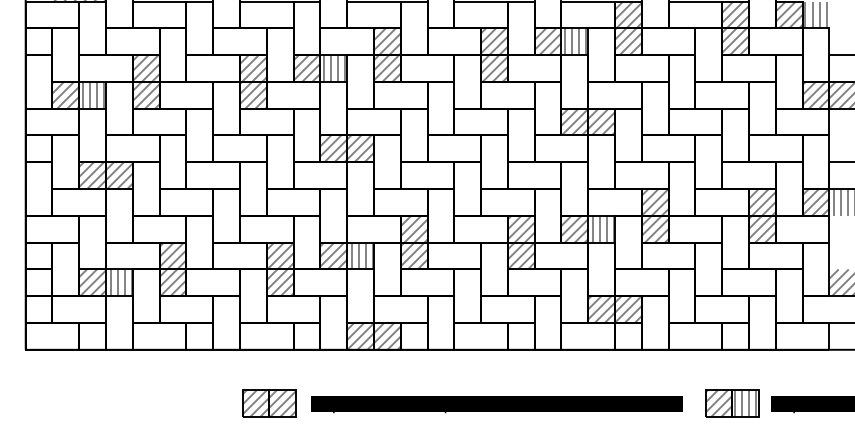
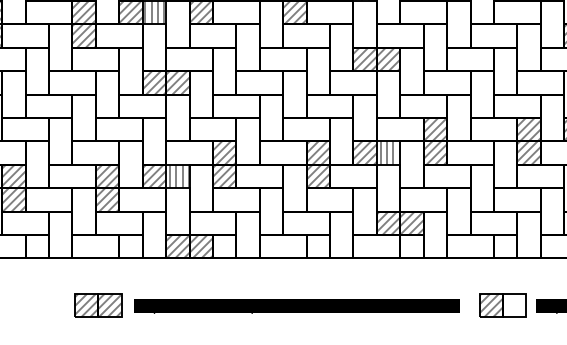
hatch: (744, 403) -> (513, 305), removed

